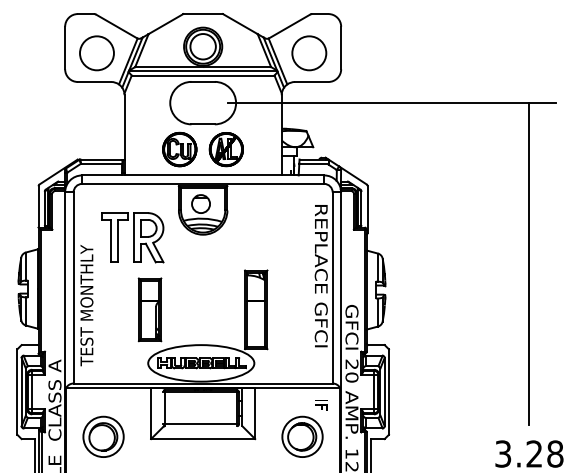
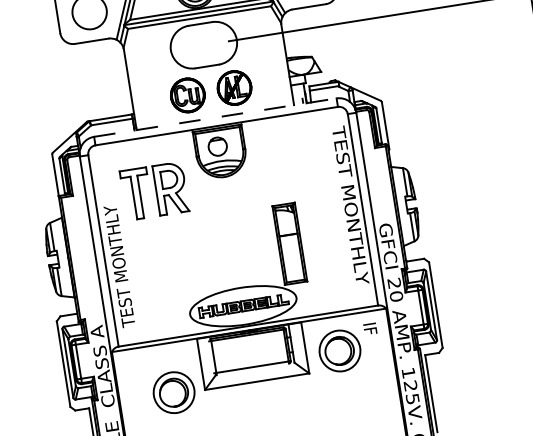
line: (203, 175) -> (215, 117), solid -> dashed
text: (320, 281) -> (349, 205), REPLACE GFCI -> TEST MONTHLY
part: (149, 309) -> (182, 260), removed
part: (103, 436) -> (173, 392), moved
part: (302, 436) -> (339, 350), moved

